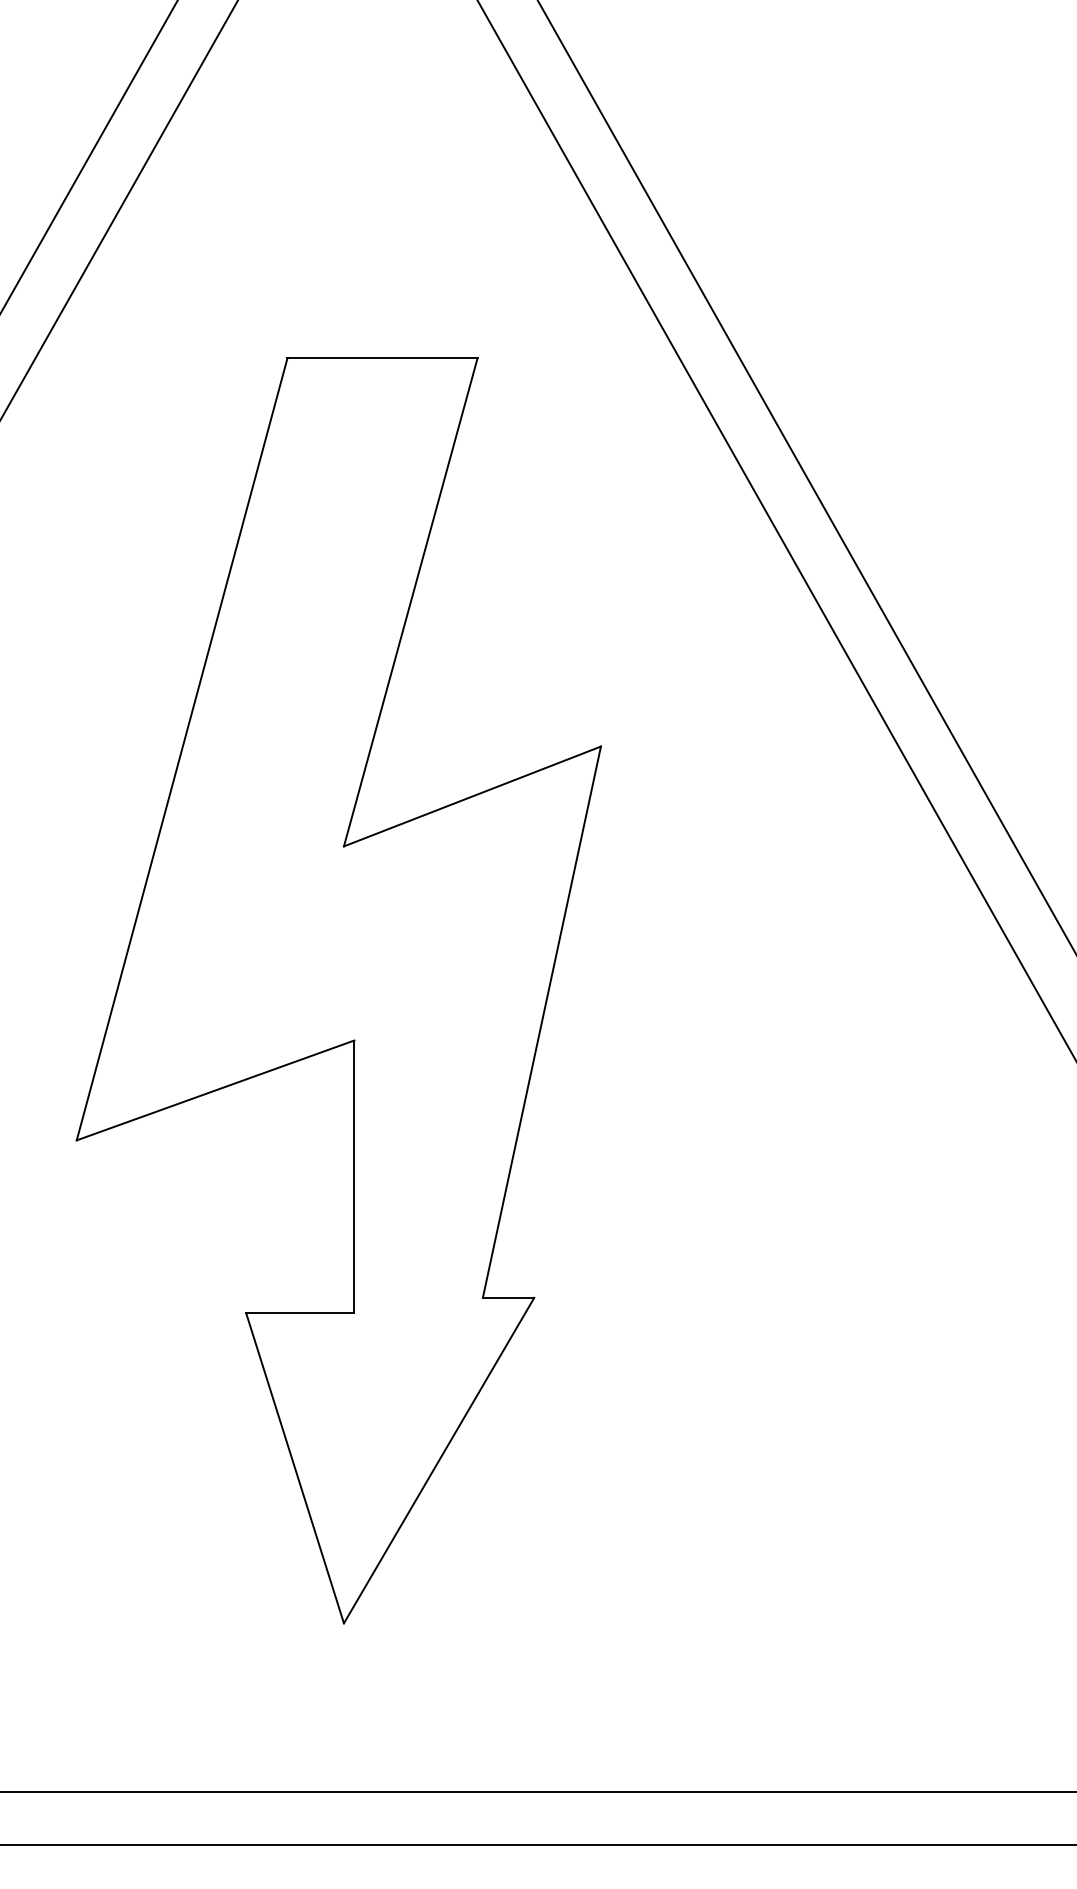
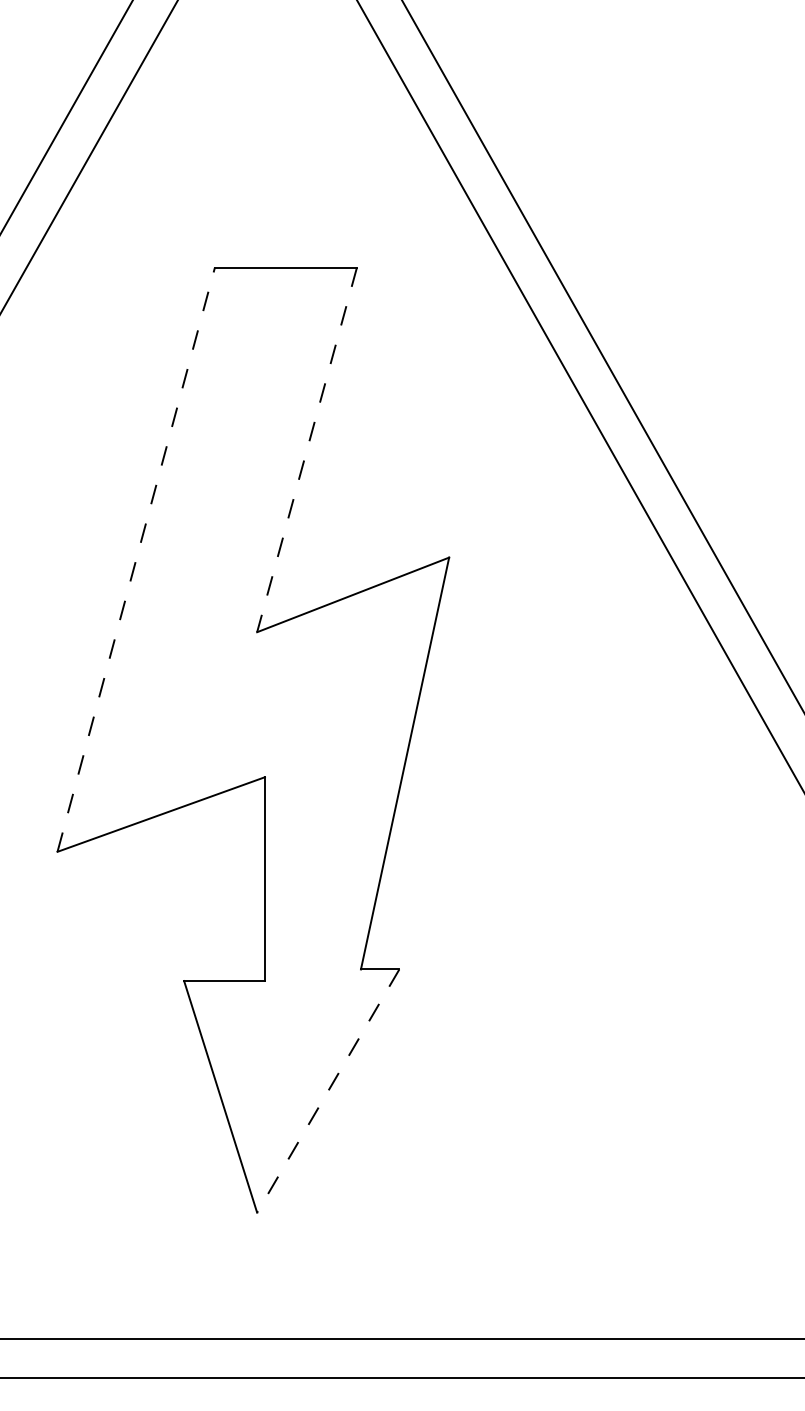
line: (410, 602) -> (306, 449), solid -> dashed
line: (182, 749) -> (136, 559), solid -> dashed
line: (439, 1460) -> (328, 1091), solid -> dashed

